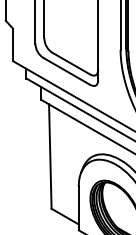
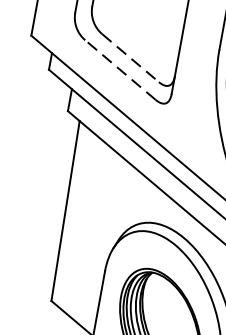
line: (71, 63) -> (130, 57), solid -> dashed
line: (66, 71) -> (119, 70), solid -> dashed

